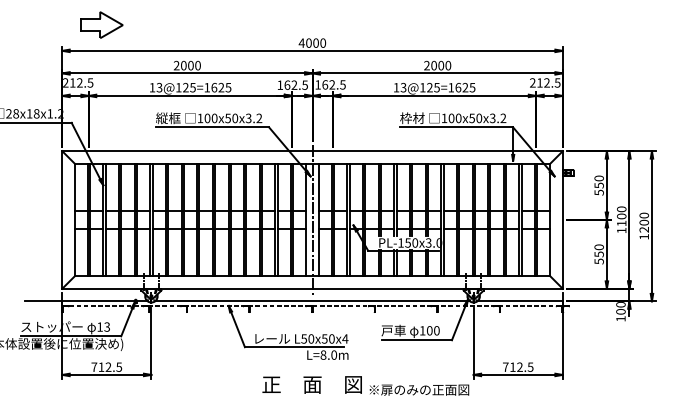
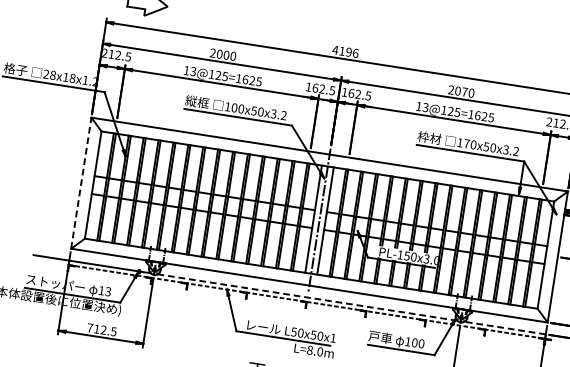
text: (316, 42) -> (349, 51), 4000 -> 4196
text: (441, 65) -> (465, 92), 2000 -> 2070
text: (451, 118) -> (466, 143), 100x50x3.2 -> 170x50x3.2
line: (62, 219) -> (81, 182), solid -> dashed
line: (312, 301) -> (307, 297), solid -> dashed
line: (520, 301) -> (505, 328), solid -> dashed
text: (345, 338) -> (333, 337), L50x50x4 -> L50x50x1

